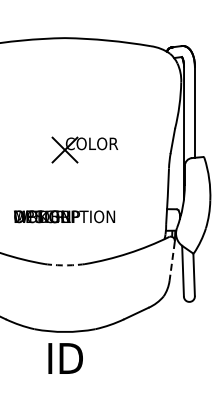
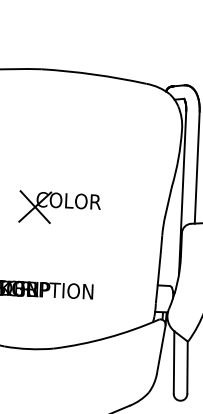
line: (172, 261) -> (161, 350), dashed -> solid
arc: (64, 265) -> (28, 349), dashed -> solid

